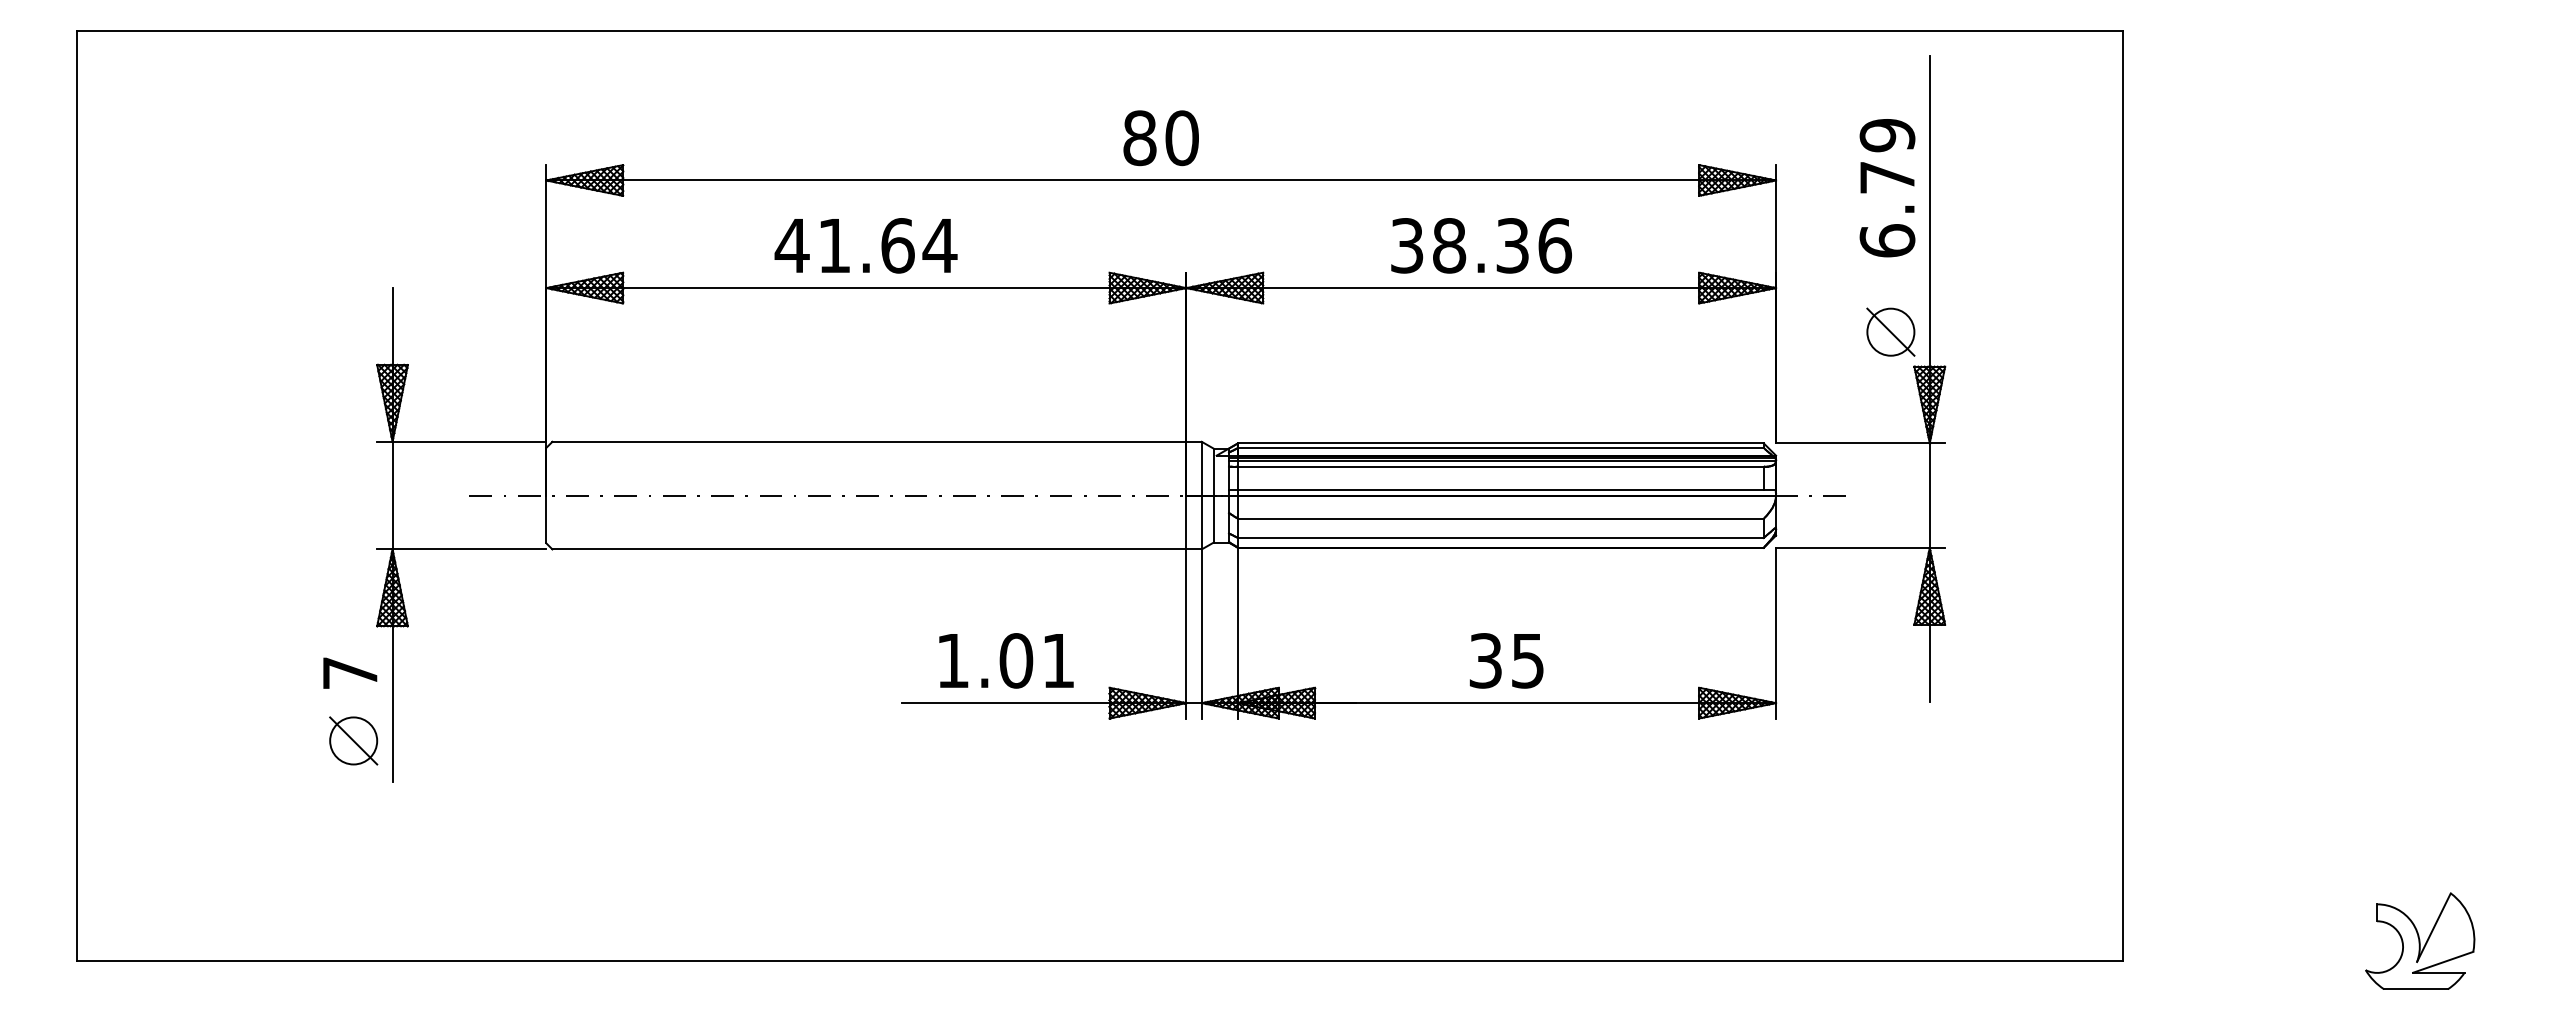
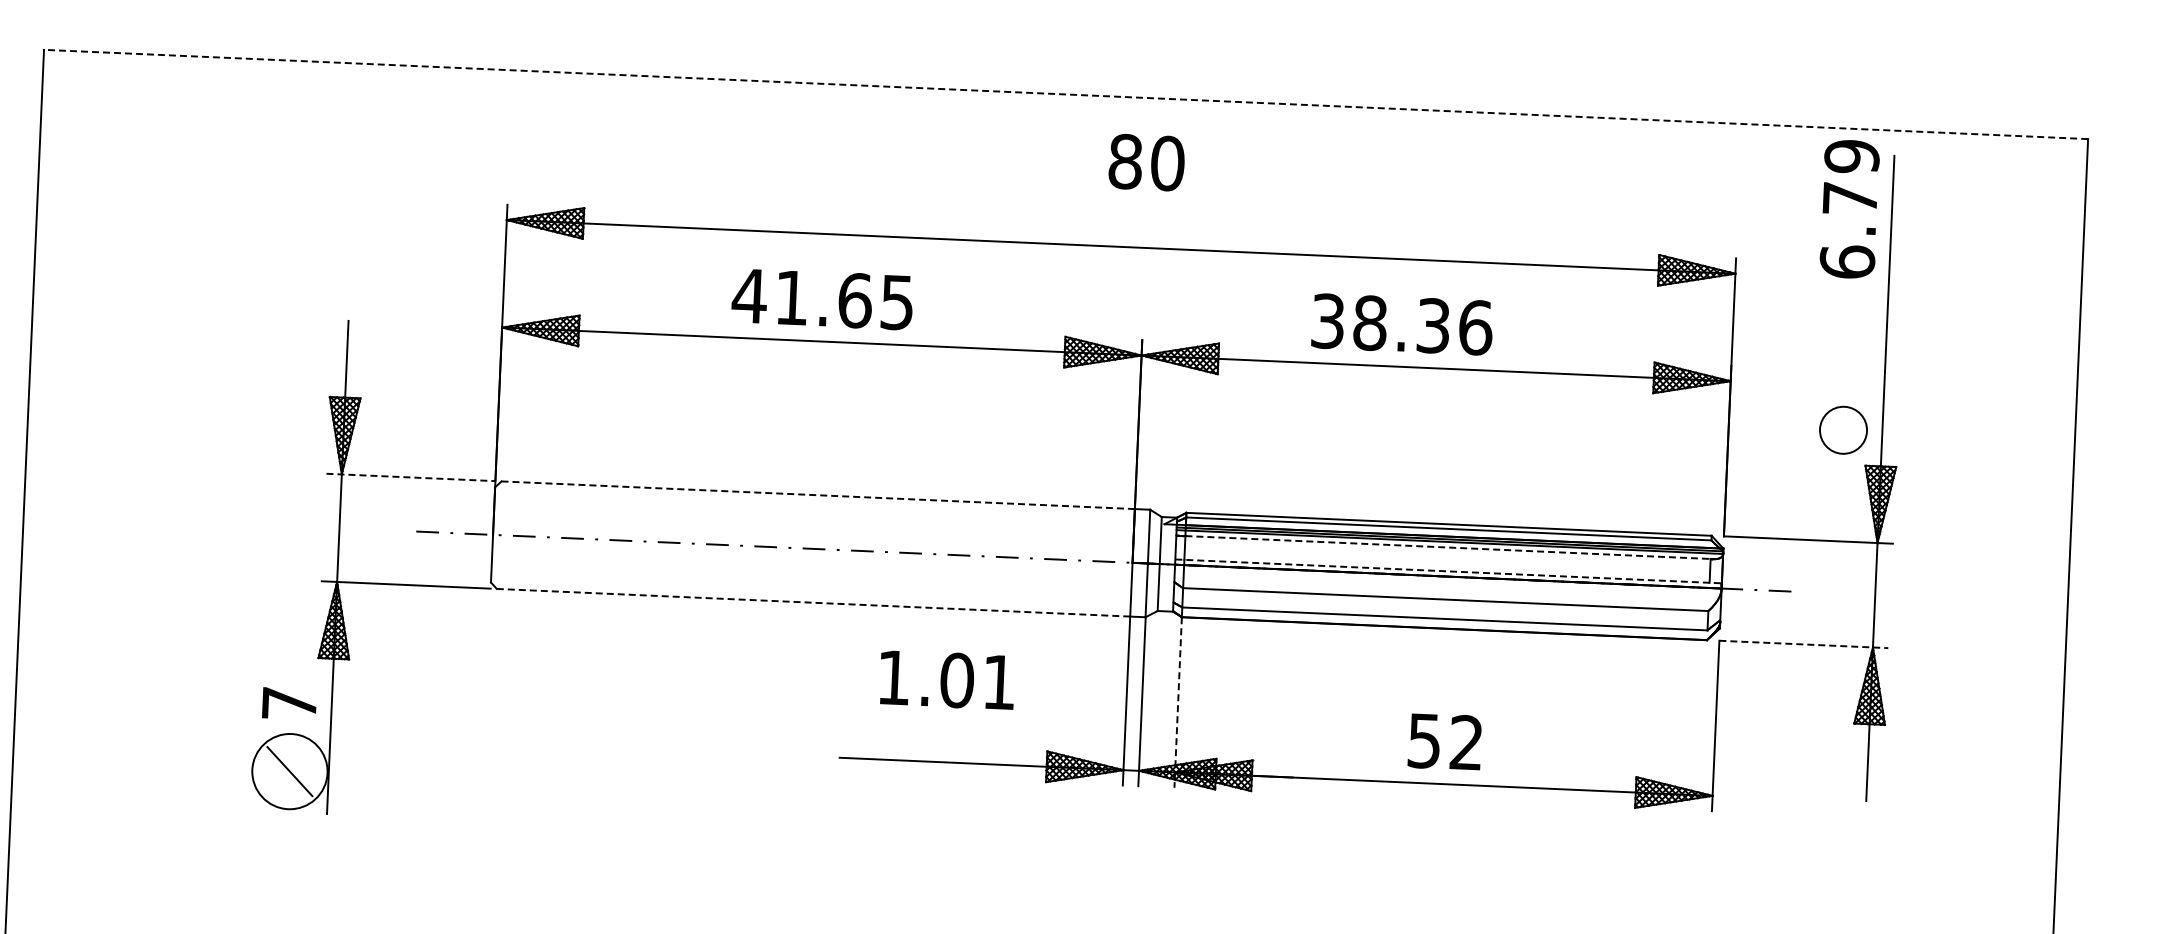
line: (1099, 30) -> (1066, 94), solid -> dashed
text: (1160, 138) -> (1146, 162), moved
text: (1887, 188) -> (1849, 209), moved
text: (1481, 245) -> (1402, 324), moved
text: (939, 246) -> (896, 303), 41.64 -> 41.65
line: (1890, 331) -> (1843, 429), removed
line: (461, 441) -> (410, 477), solid -> dashed
line: (869, 441) -> (818, 494), solid -> dashed
line: (1500, 466) -> (1447, 547), solid -> dashed
line: (1502, 490) -> (1448, 571), solid -> dashed
line: (1860, 547) -> (1803, 644), solid -> dashed
line: (869, 549) -> (813, 602), solid -> dashed
line: (1238, 633) -> (1178, 702), solid -> dashed
text: (1006, 660) -> (947, 679), moved
text: (1506, 660) -> (1445, 741), 35 -> 52
circle: (353, 740) -> (289, 771), size x1.6

